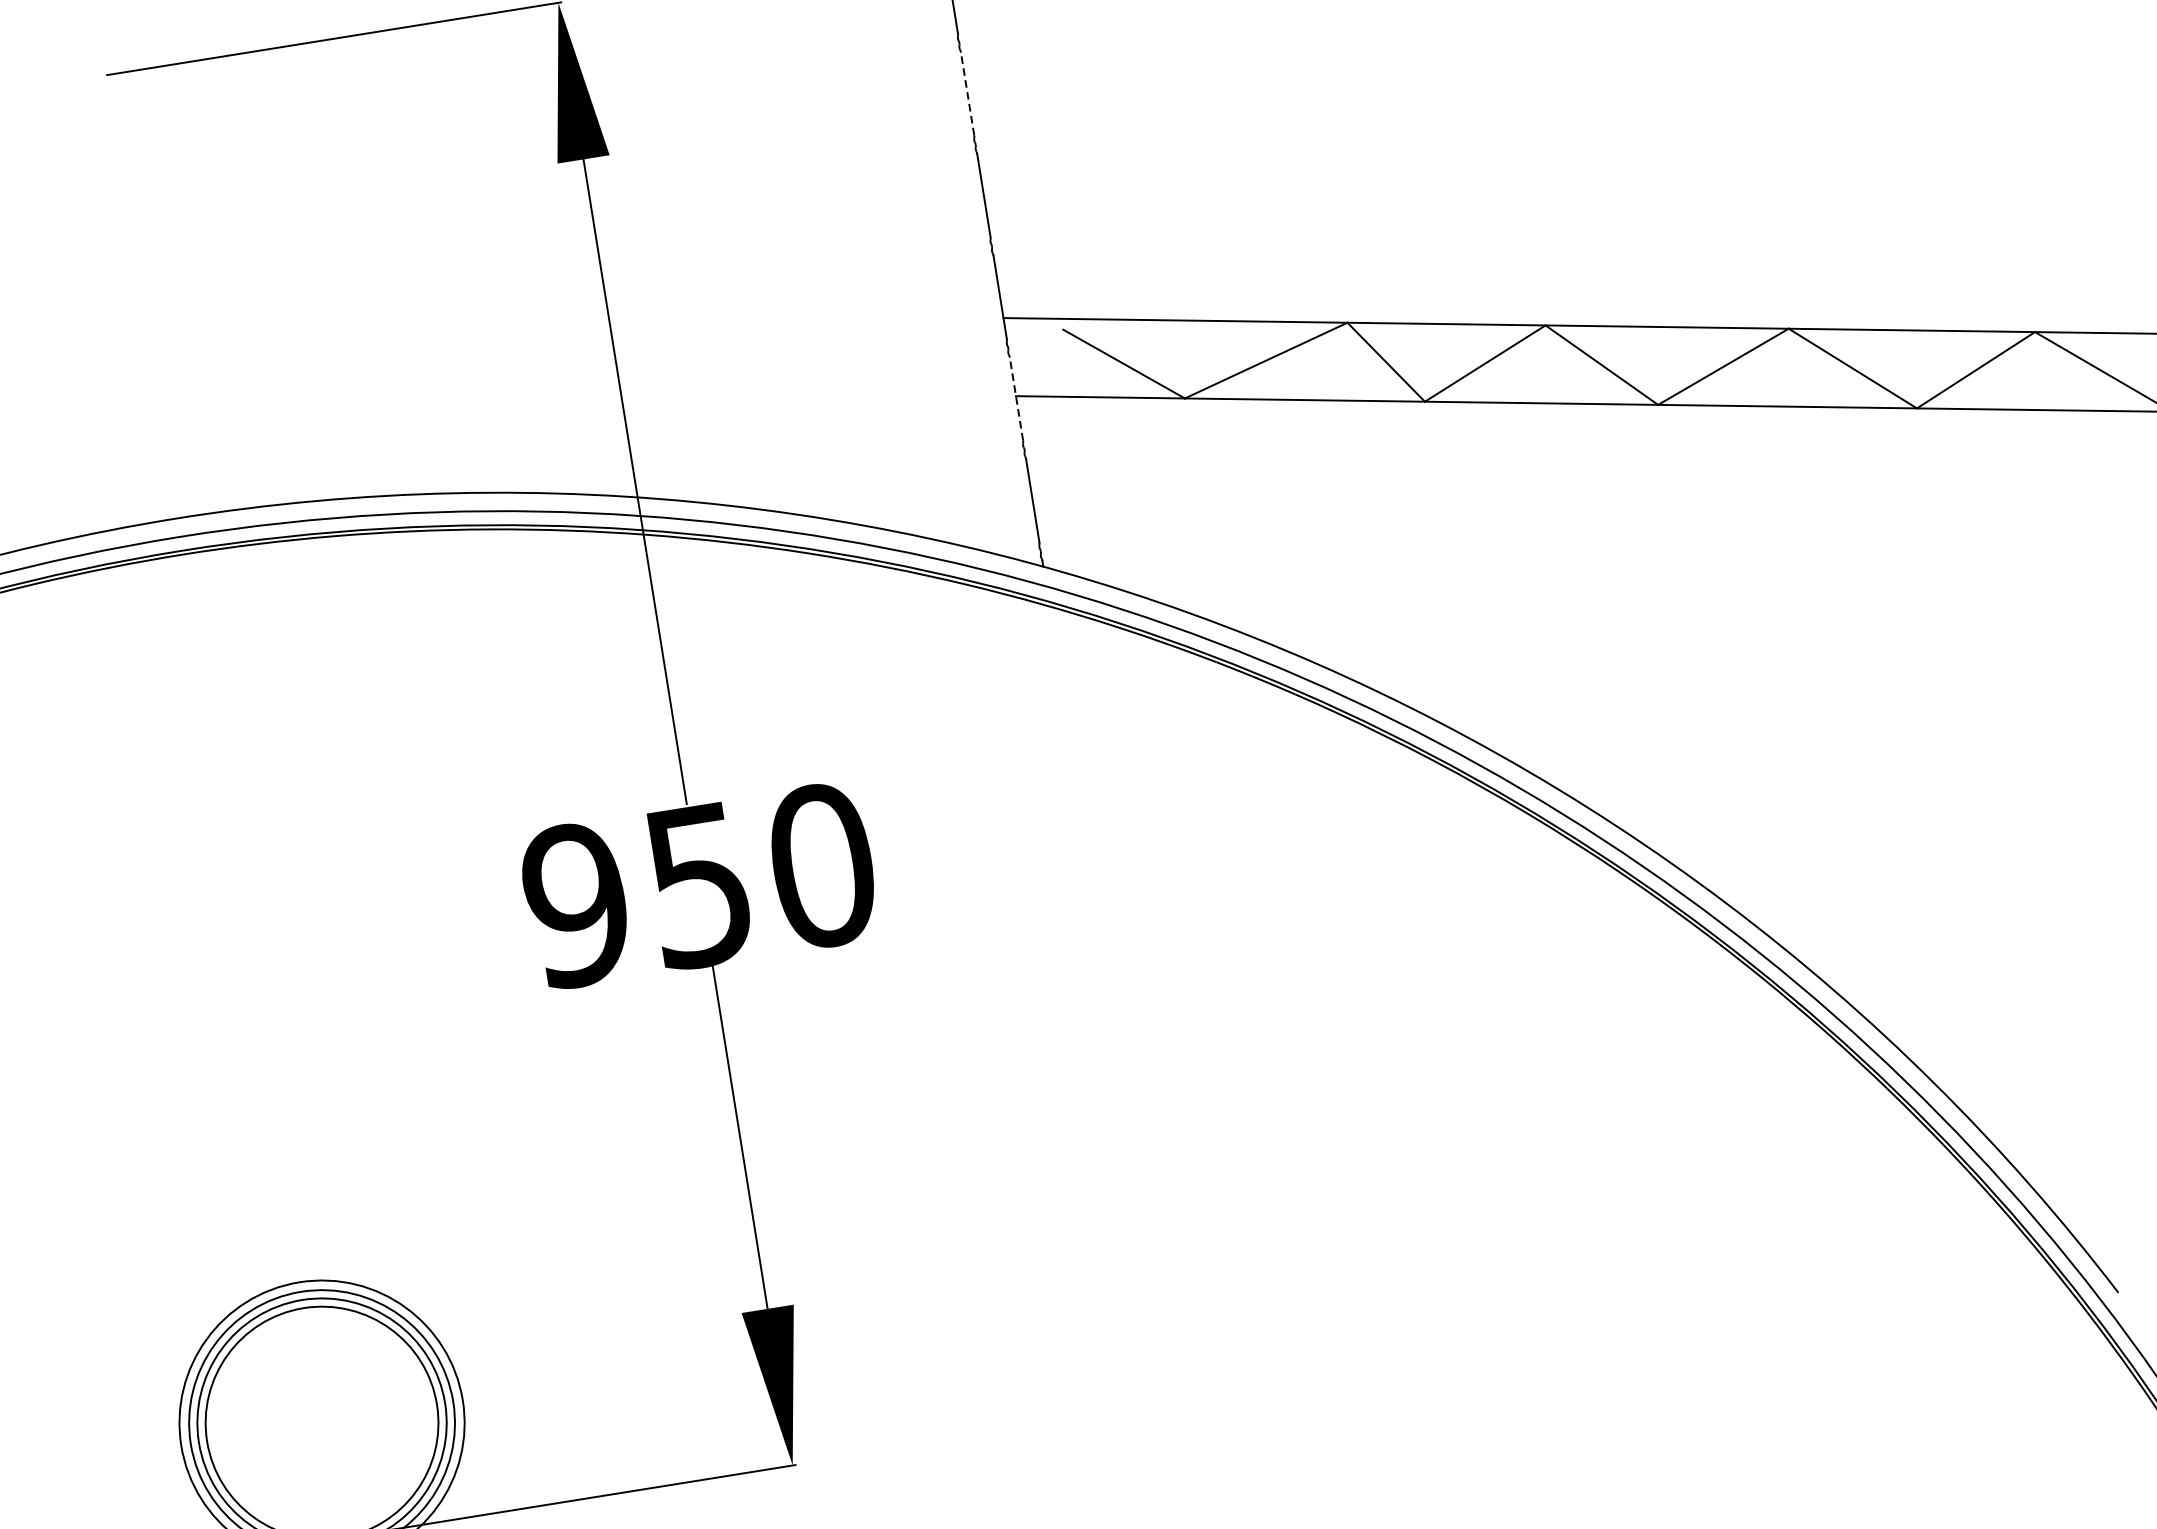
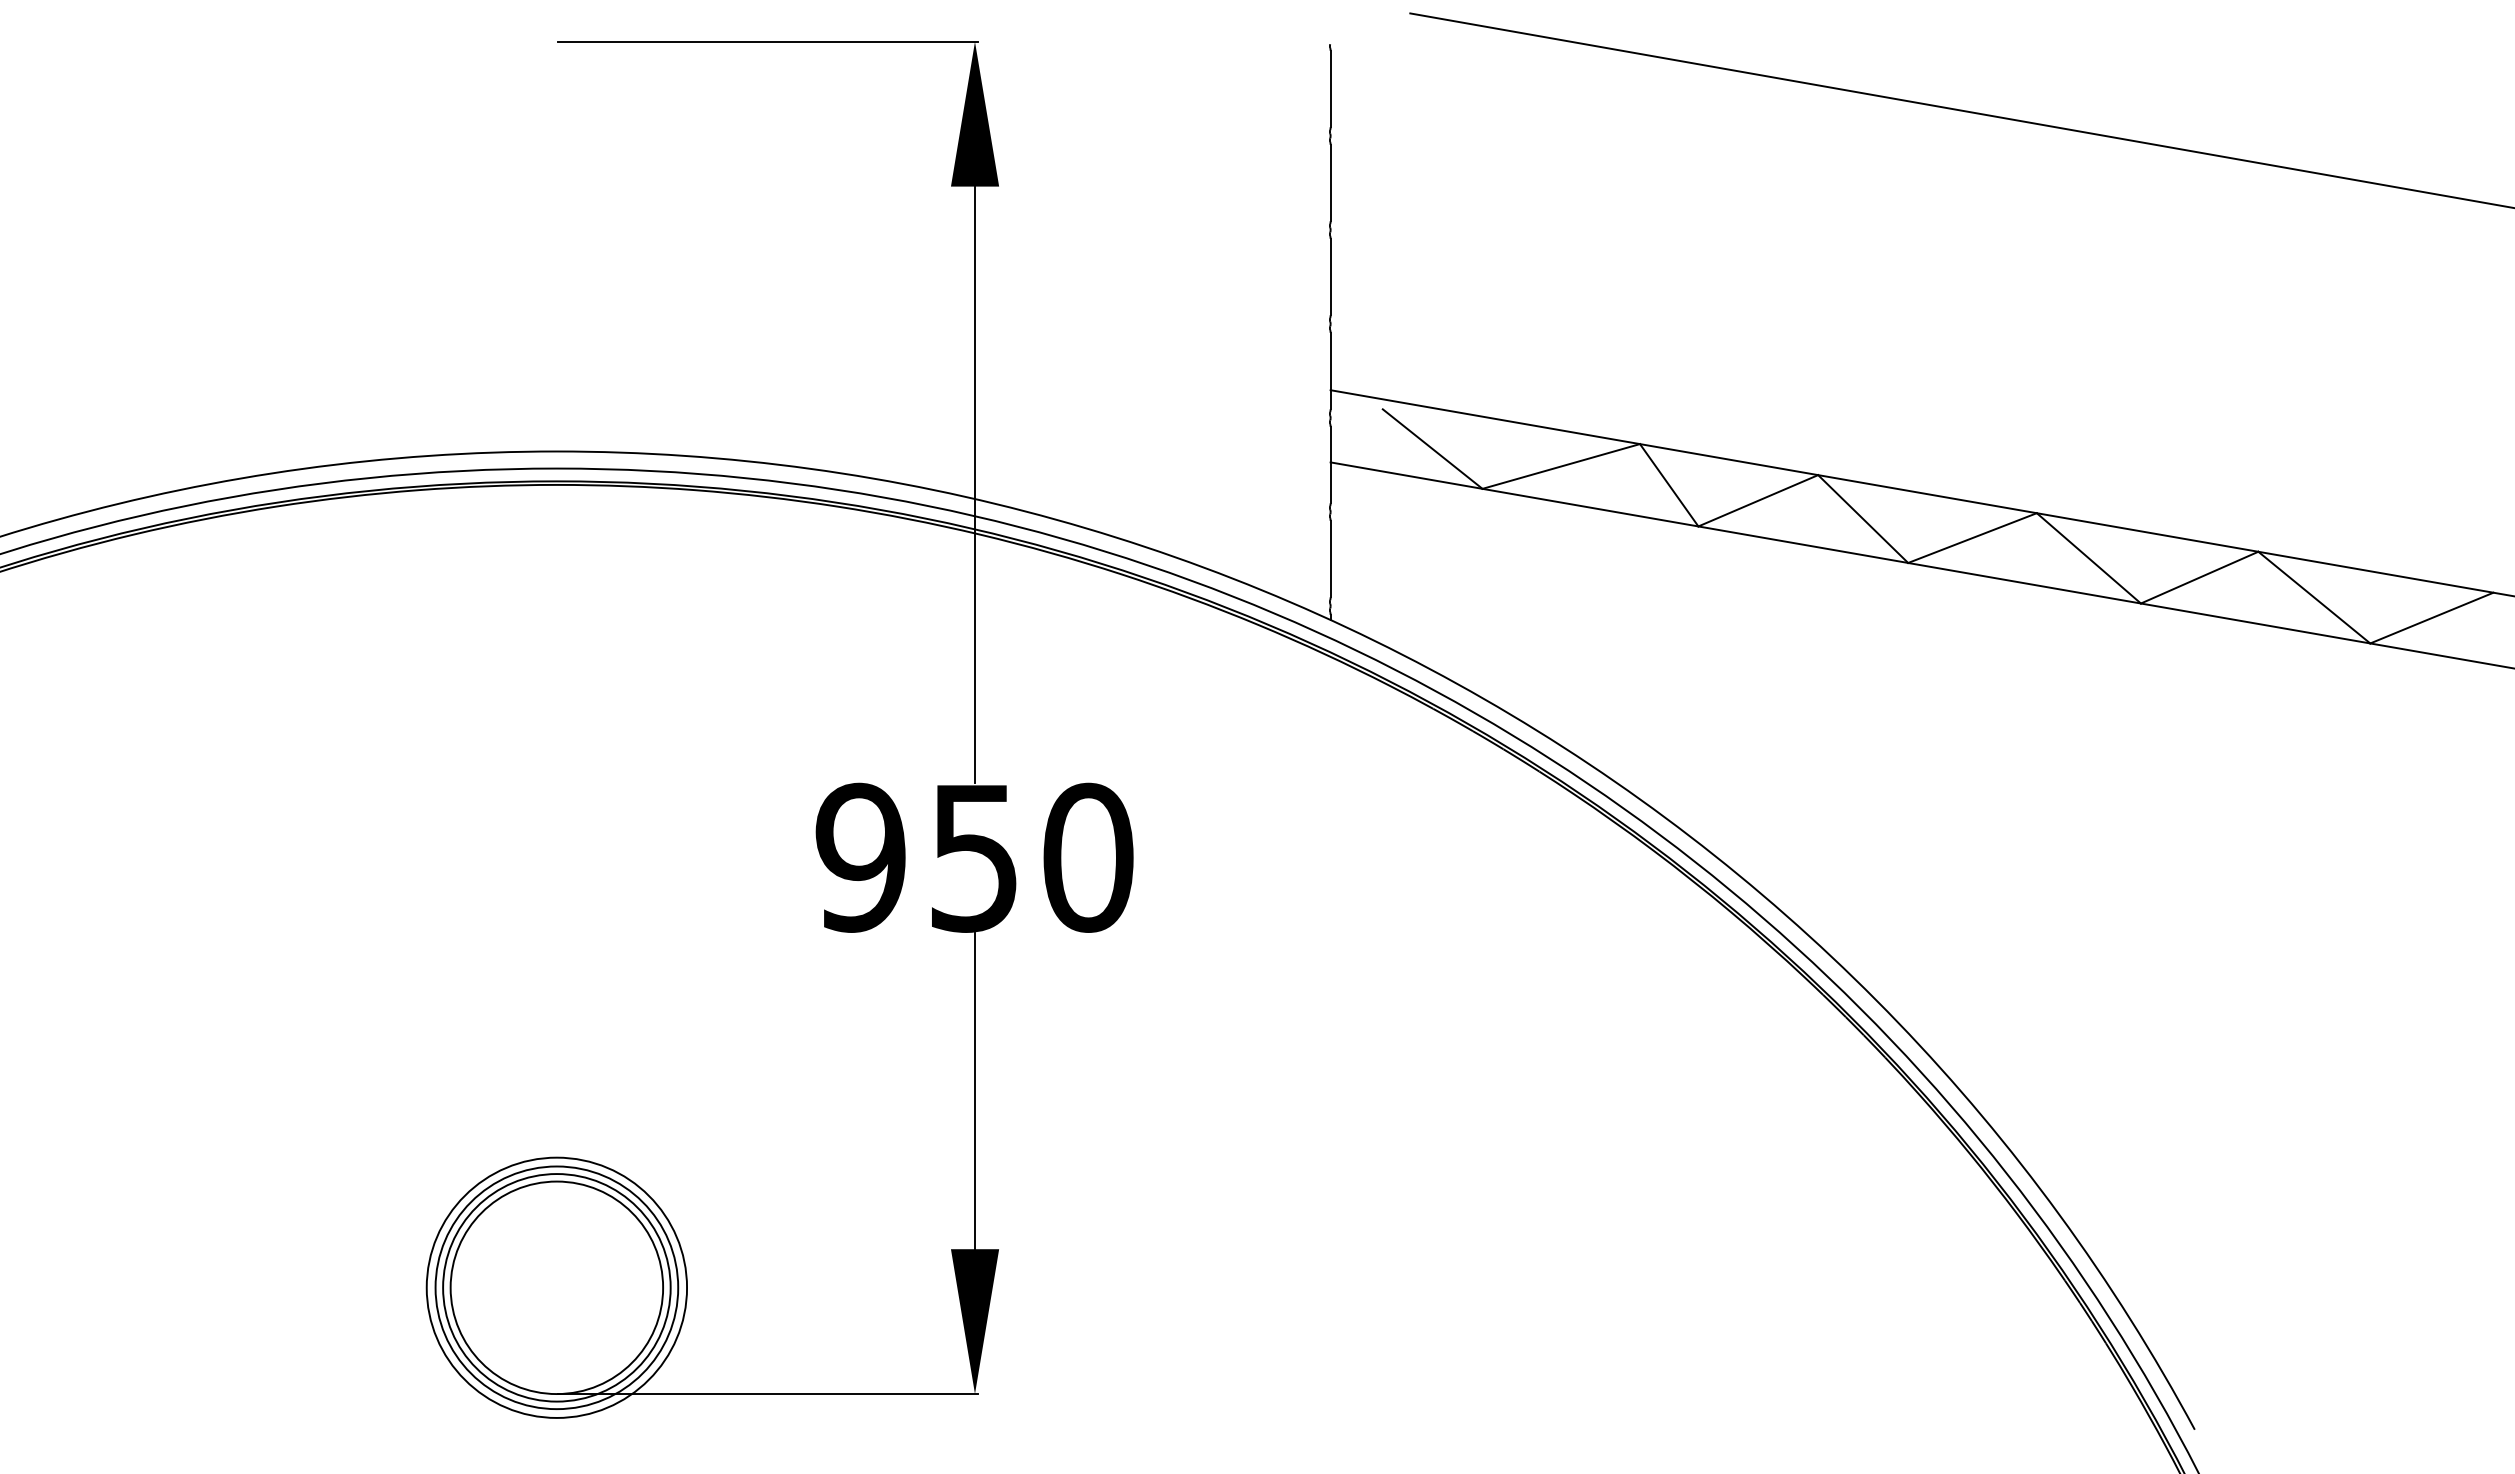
line: (967, 93) -> (1330, 182), dashed -> solid
line: (1016, 398) -> (1330, 464), dashed -> solid

